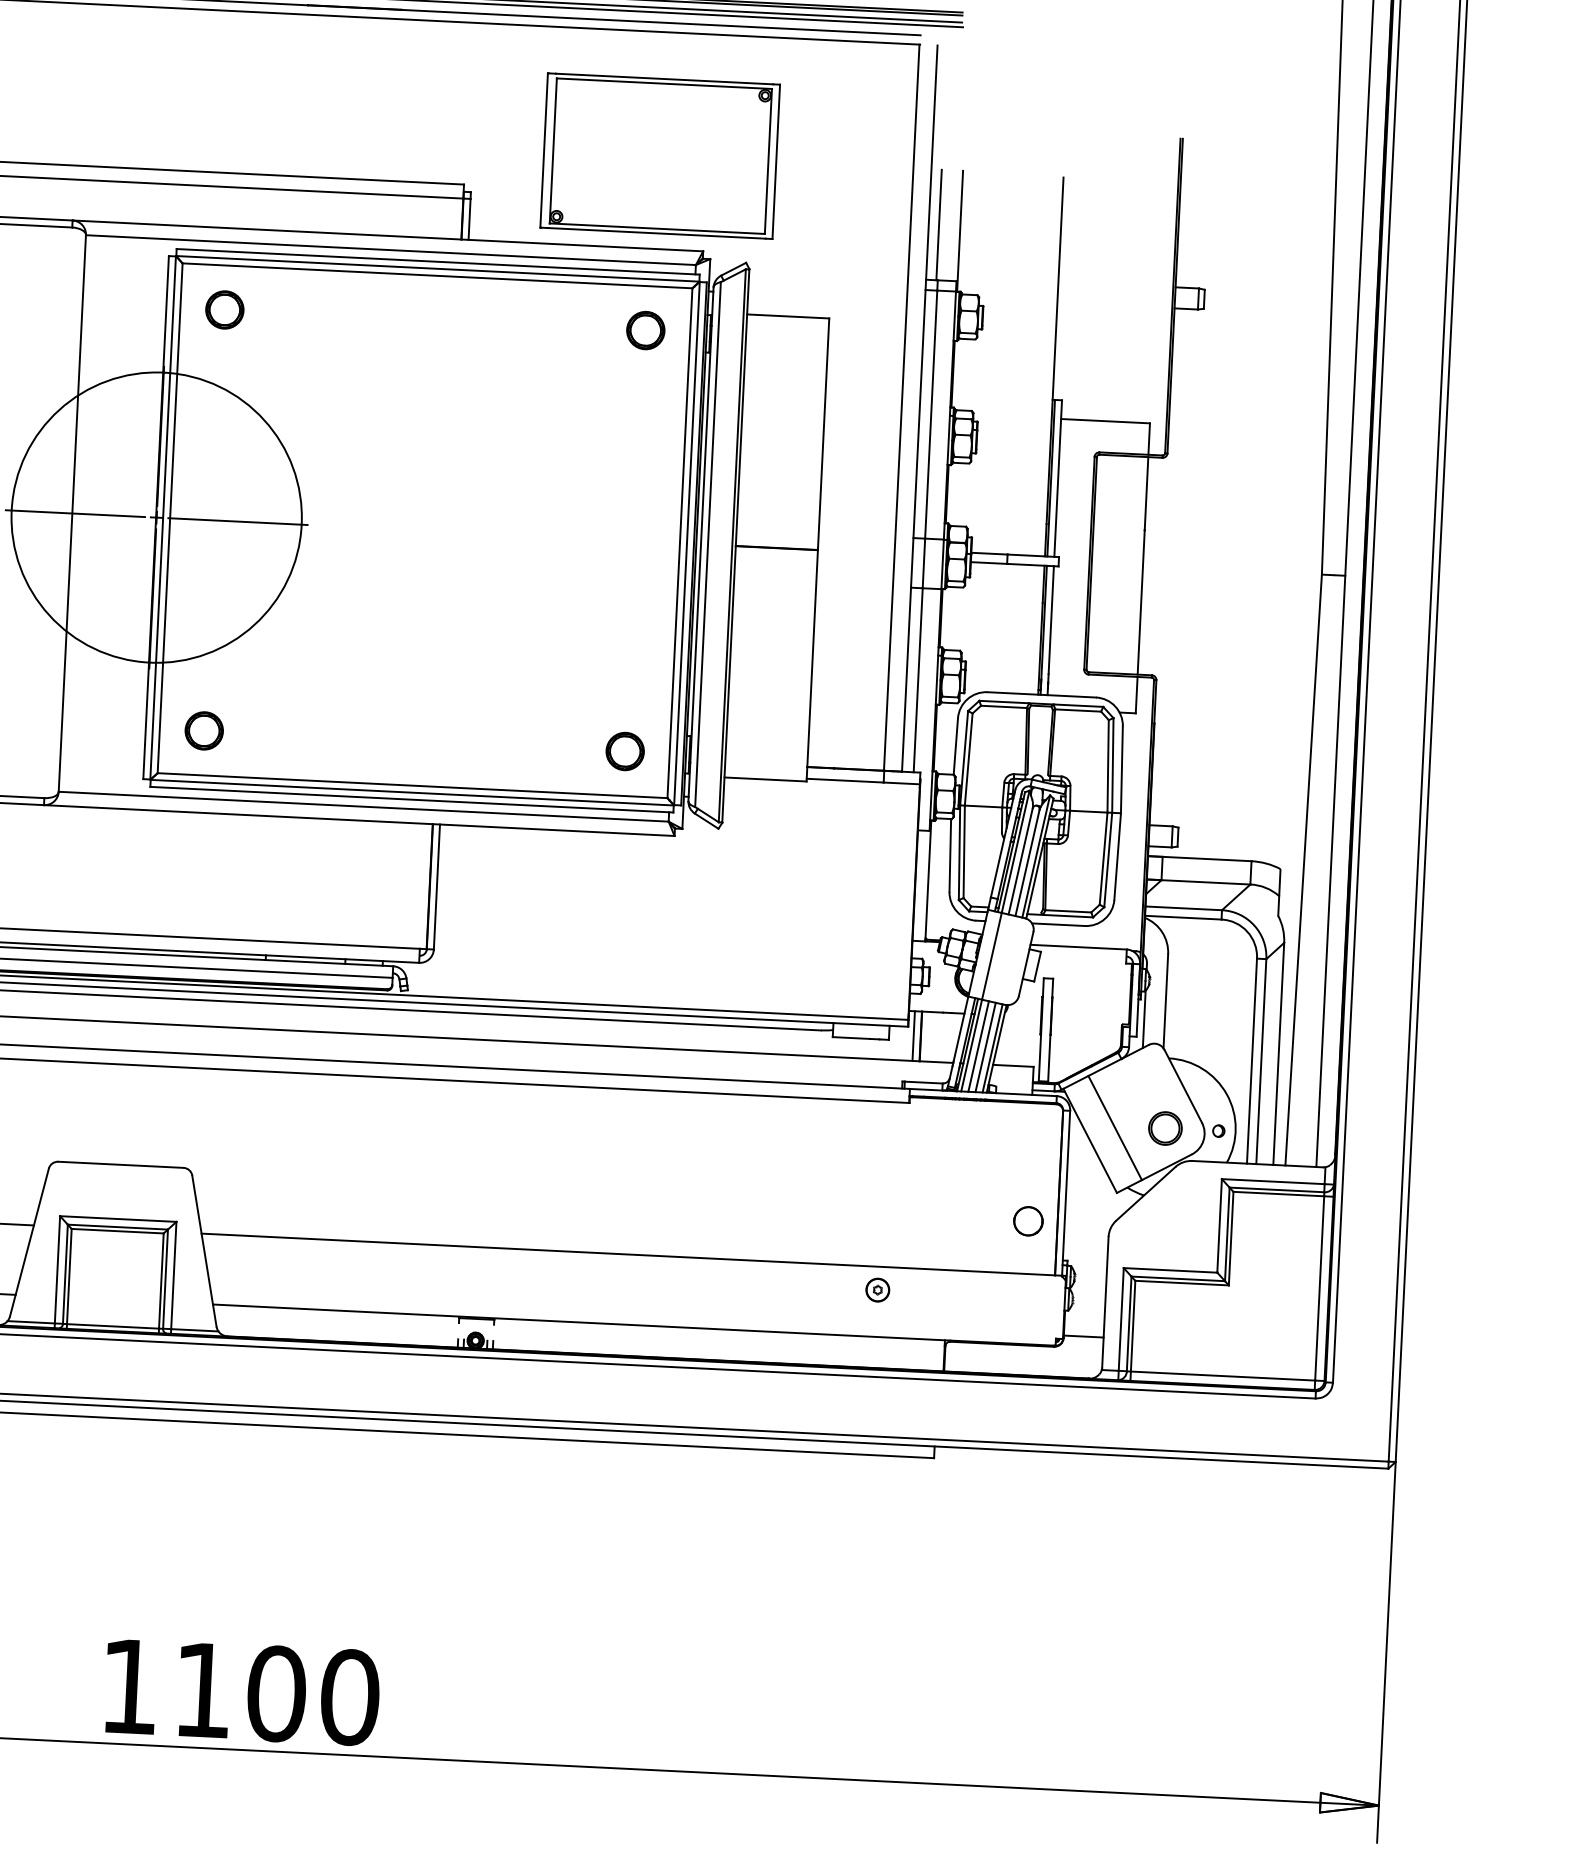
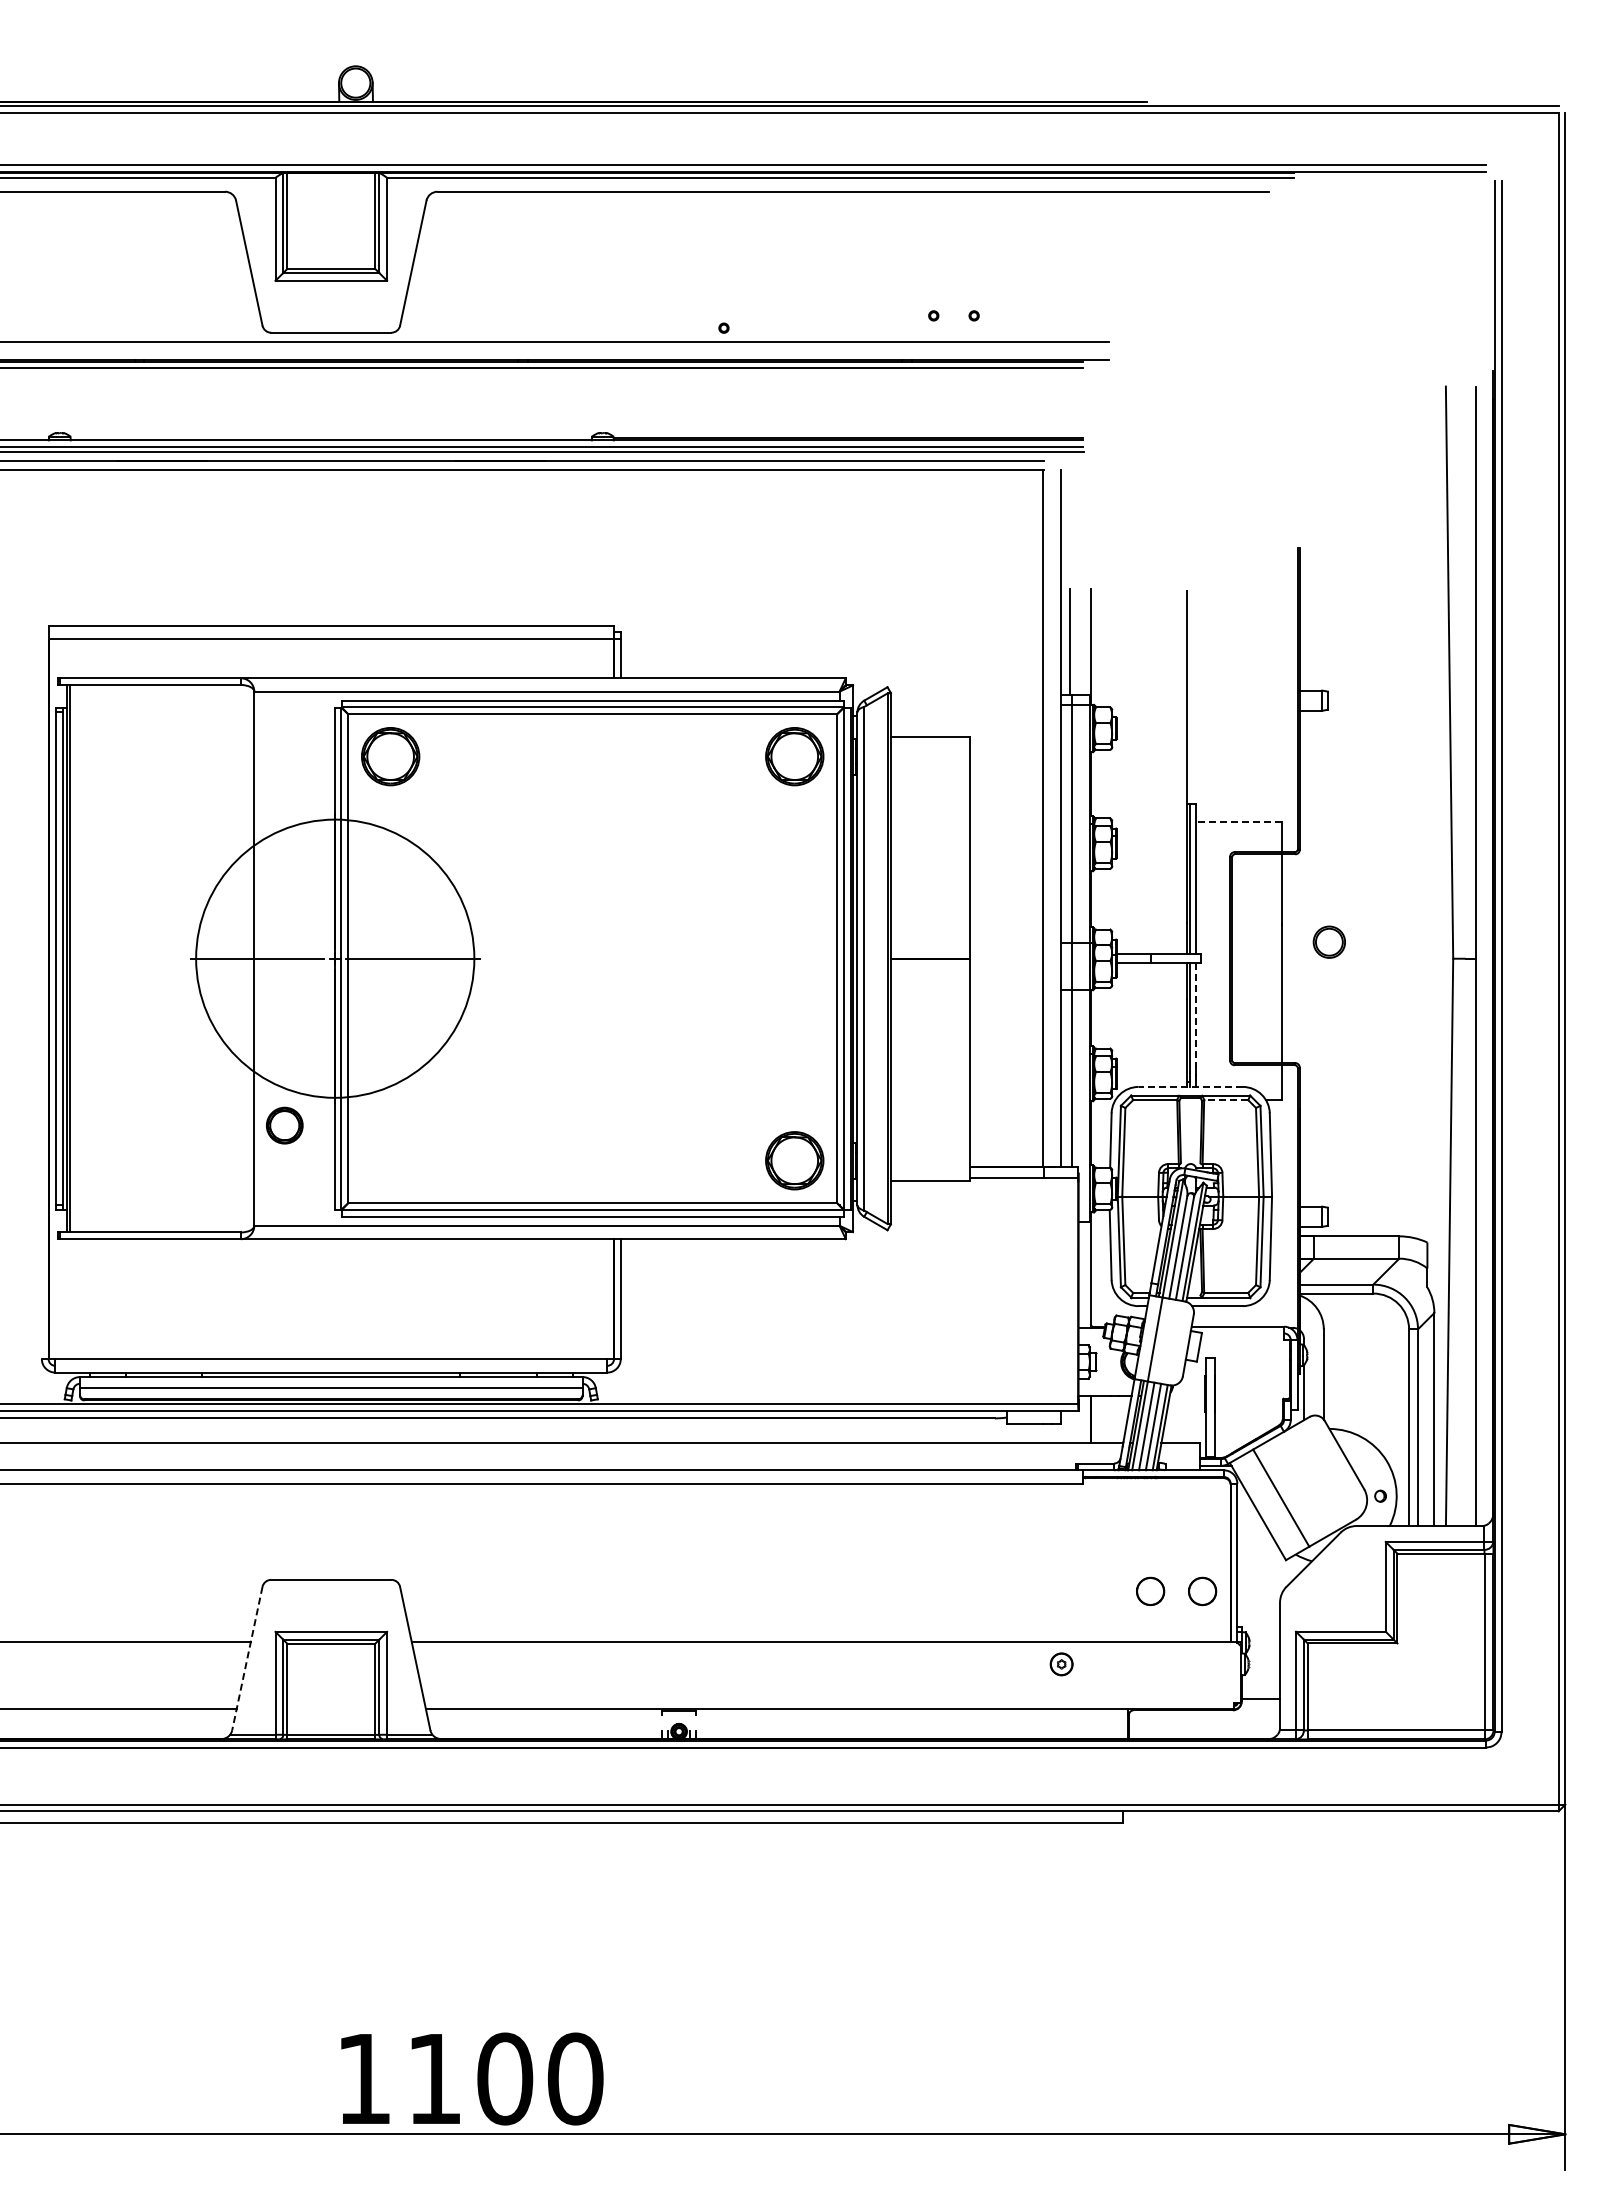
part: (660, 155) -> (800, 588), removed
part: (224, 309) -> (390, 756), size x1.6
part: (645, 330) -> (794, 756), size x1.6
line: (1105, 420) -> (1238, 821), solid -> dashed
line: (1051, 619) -> (1196, 1014), solid -> dashed
line: (1041, 694) -> (1190, 1086), solid -> dashed
line: (1078, 710) -> (1226, 1100), solid -> dashed
part: (203, 730) -> (284, 1125), moved
part: (625, 751) -> (794, 1160), size x1.6
line: (914, 1036) -> (1084, 1419), removed
part: (1164, 1127) -> (1328, 941), moved
circle: (974, 1217) -> (1150, 1590), added
line: (29, 1243) -> (247, 1659), solid -> dashed

